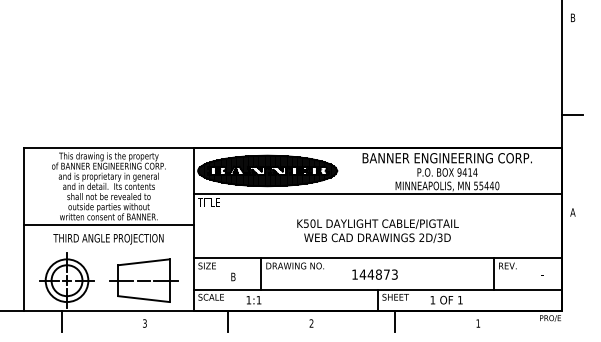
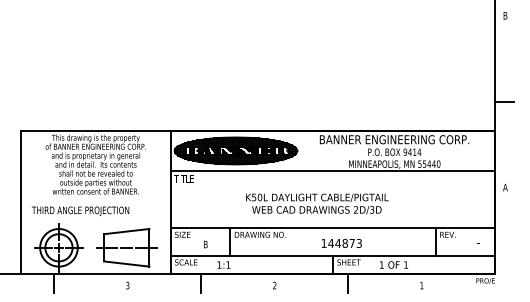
line: (108, 224) -> (95, 198), removed
text: (378, 230) -> (317, 203), moved
text: (108, 238) -> (80, 210), moved
text: (374, 273) -> (341, 242), moved

